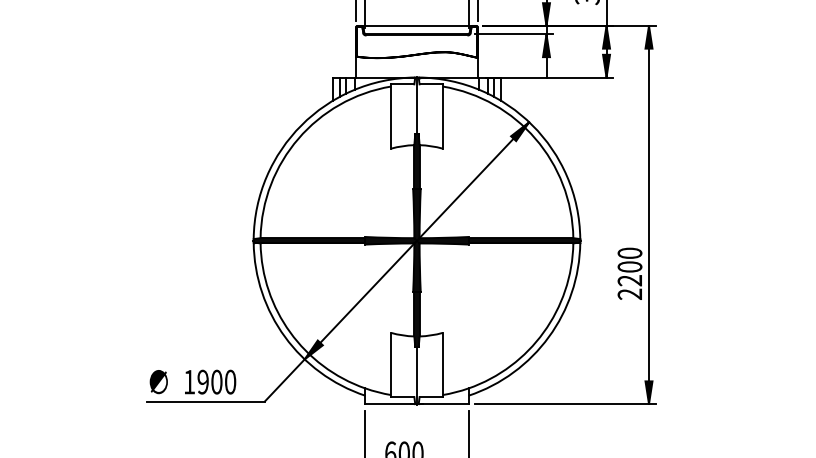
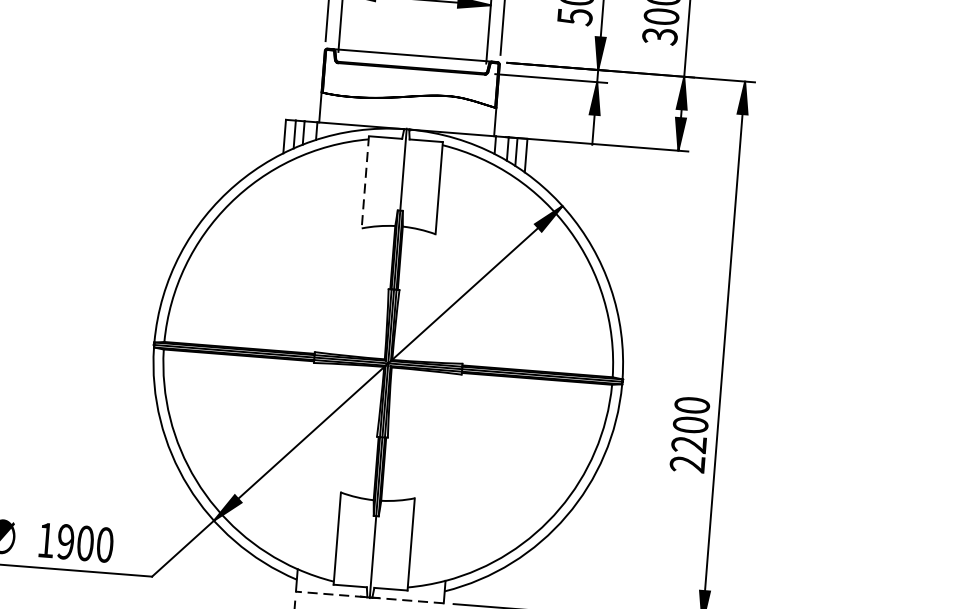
line: (391, 117) -> (365, 183), solid -> dashed
line: (416, 404) -> (369, 598), solid -> dashed

